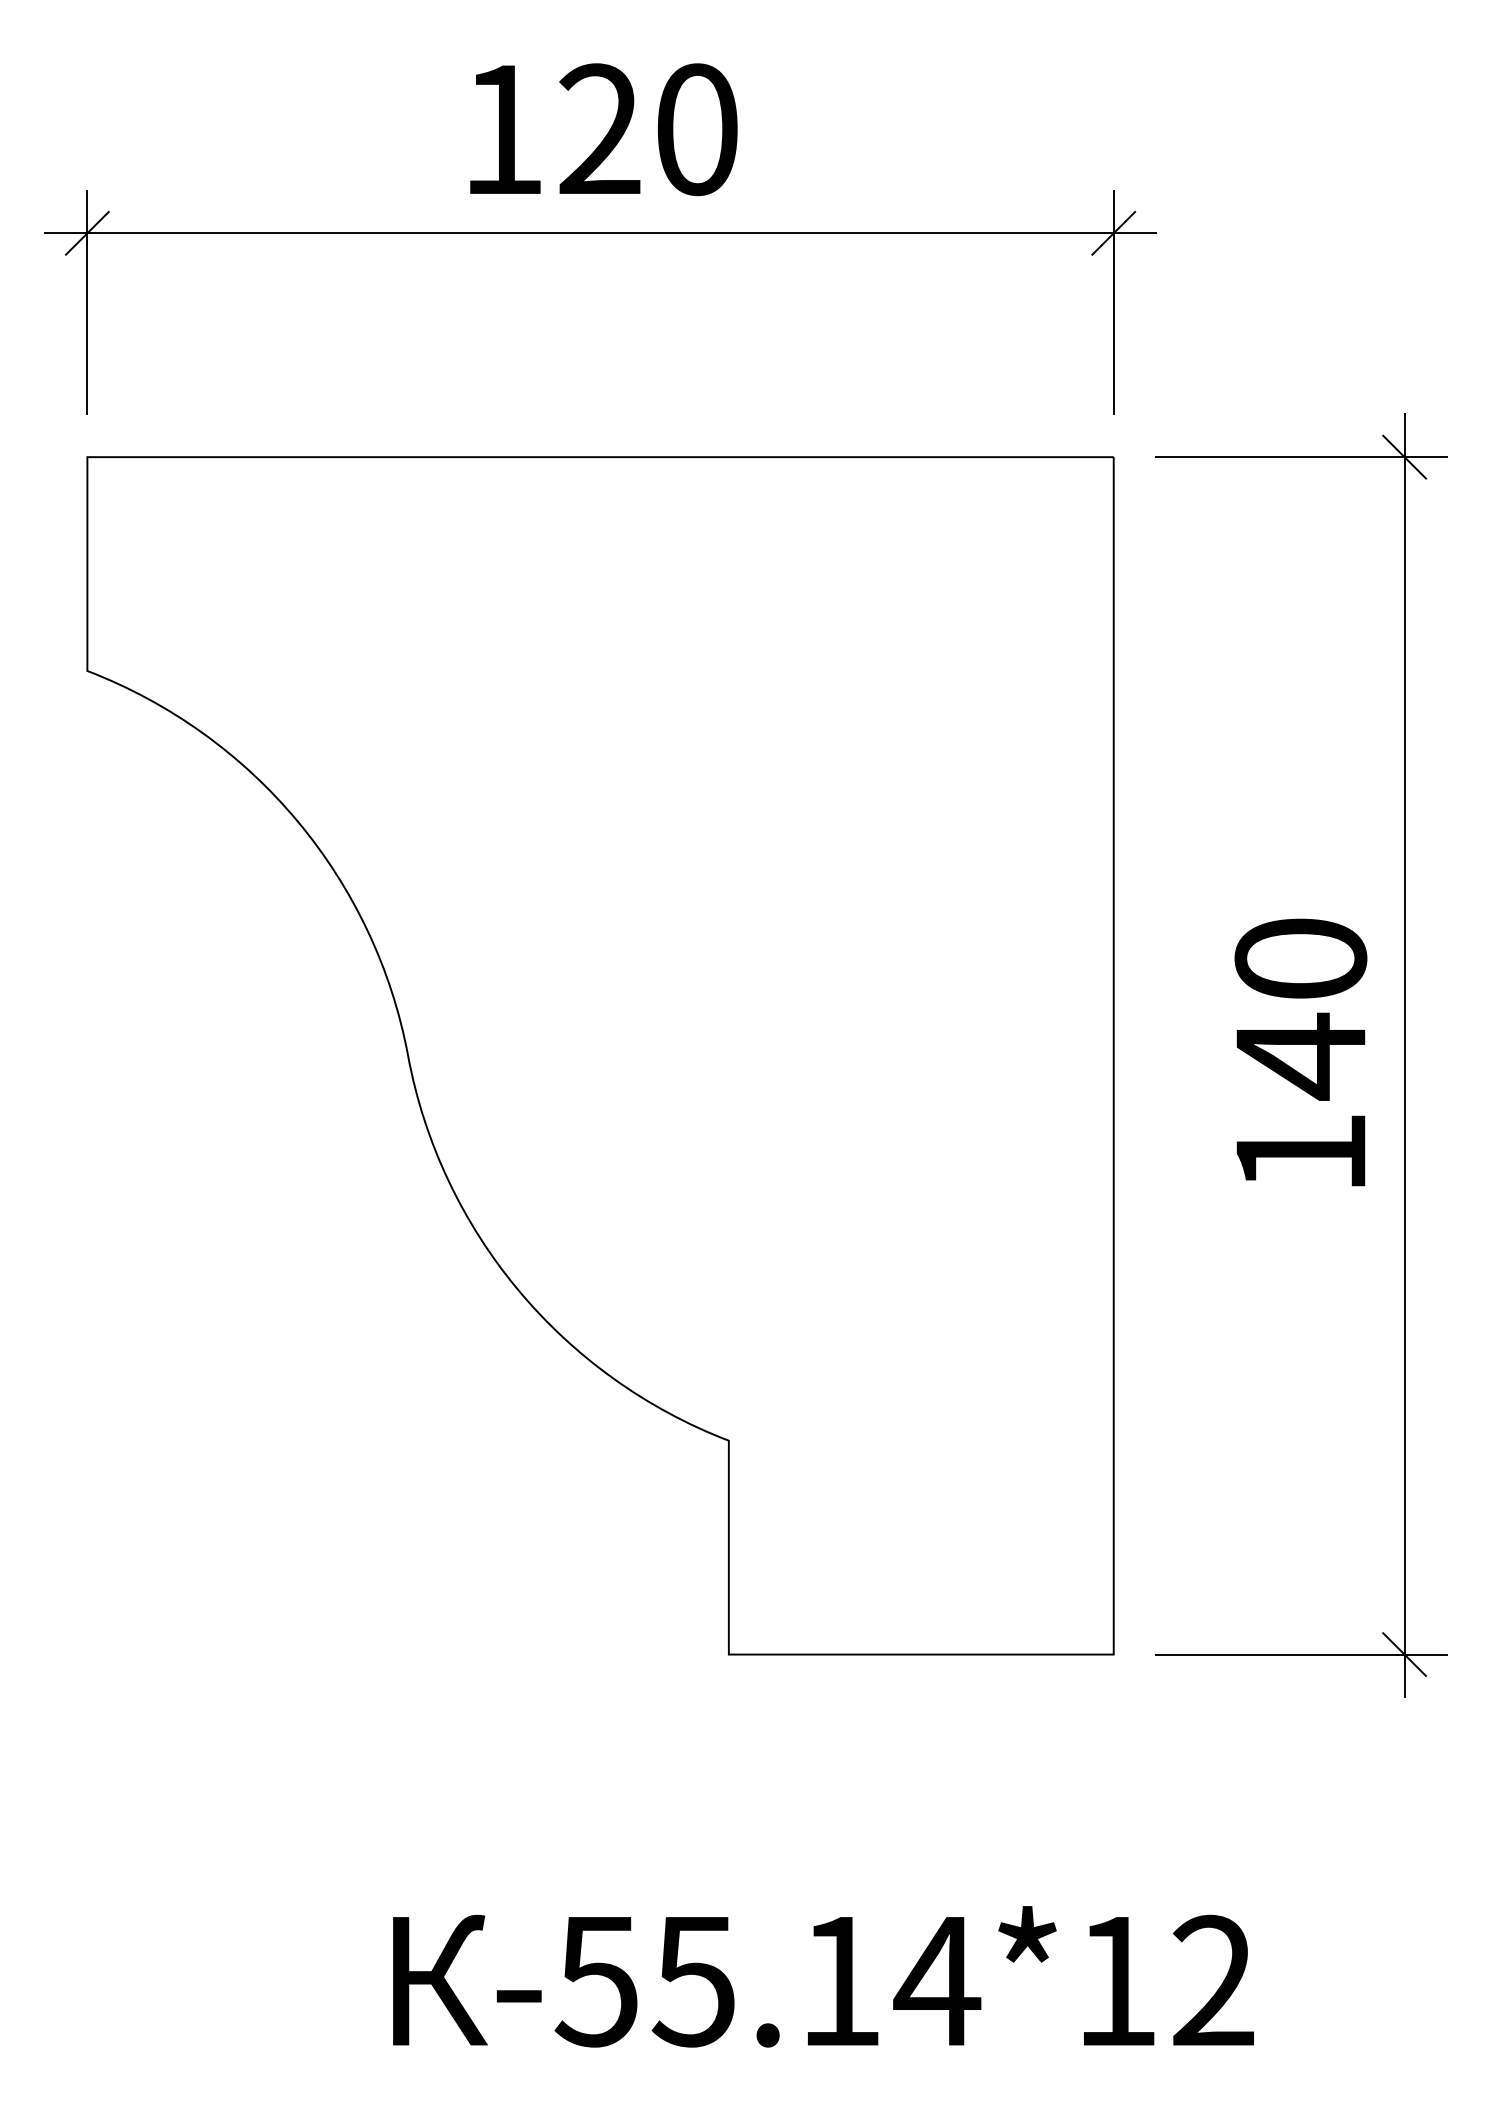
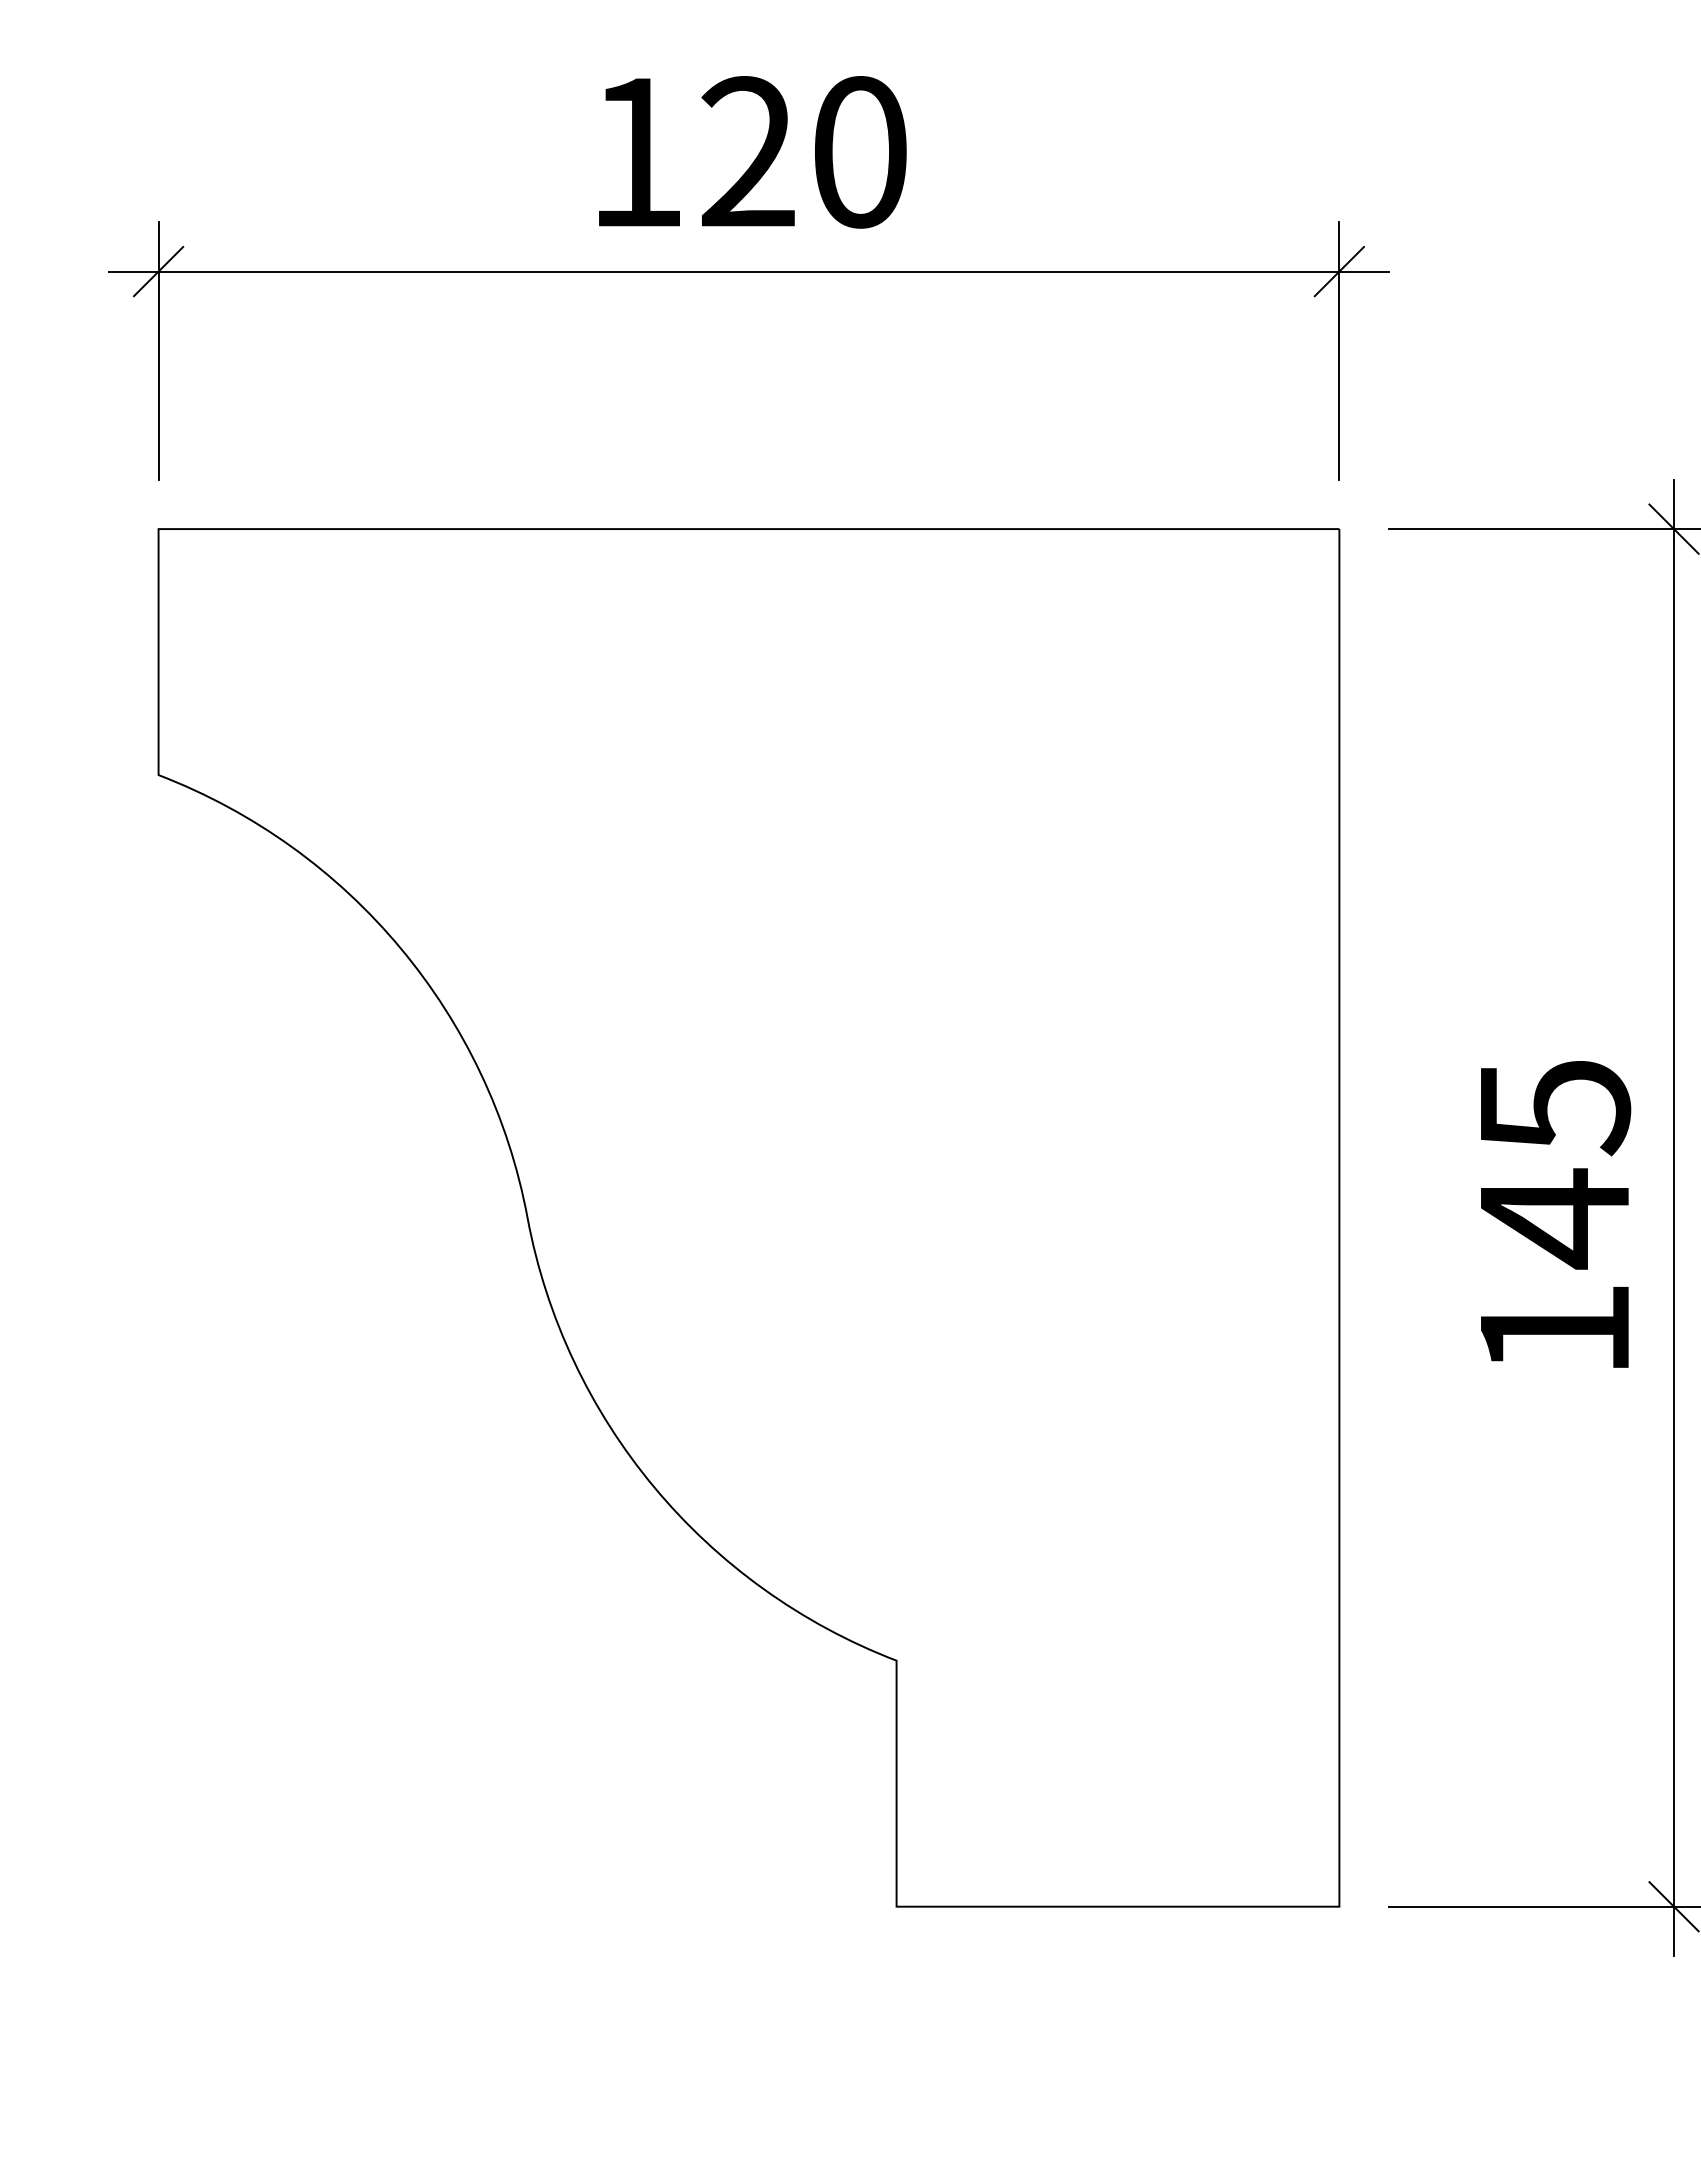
text: (1300, 960) -> (1554, 1108), 140 -> 145

